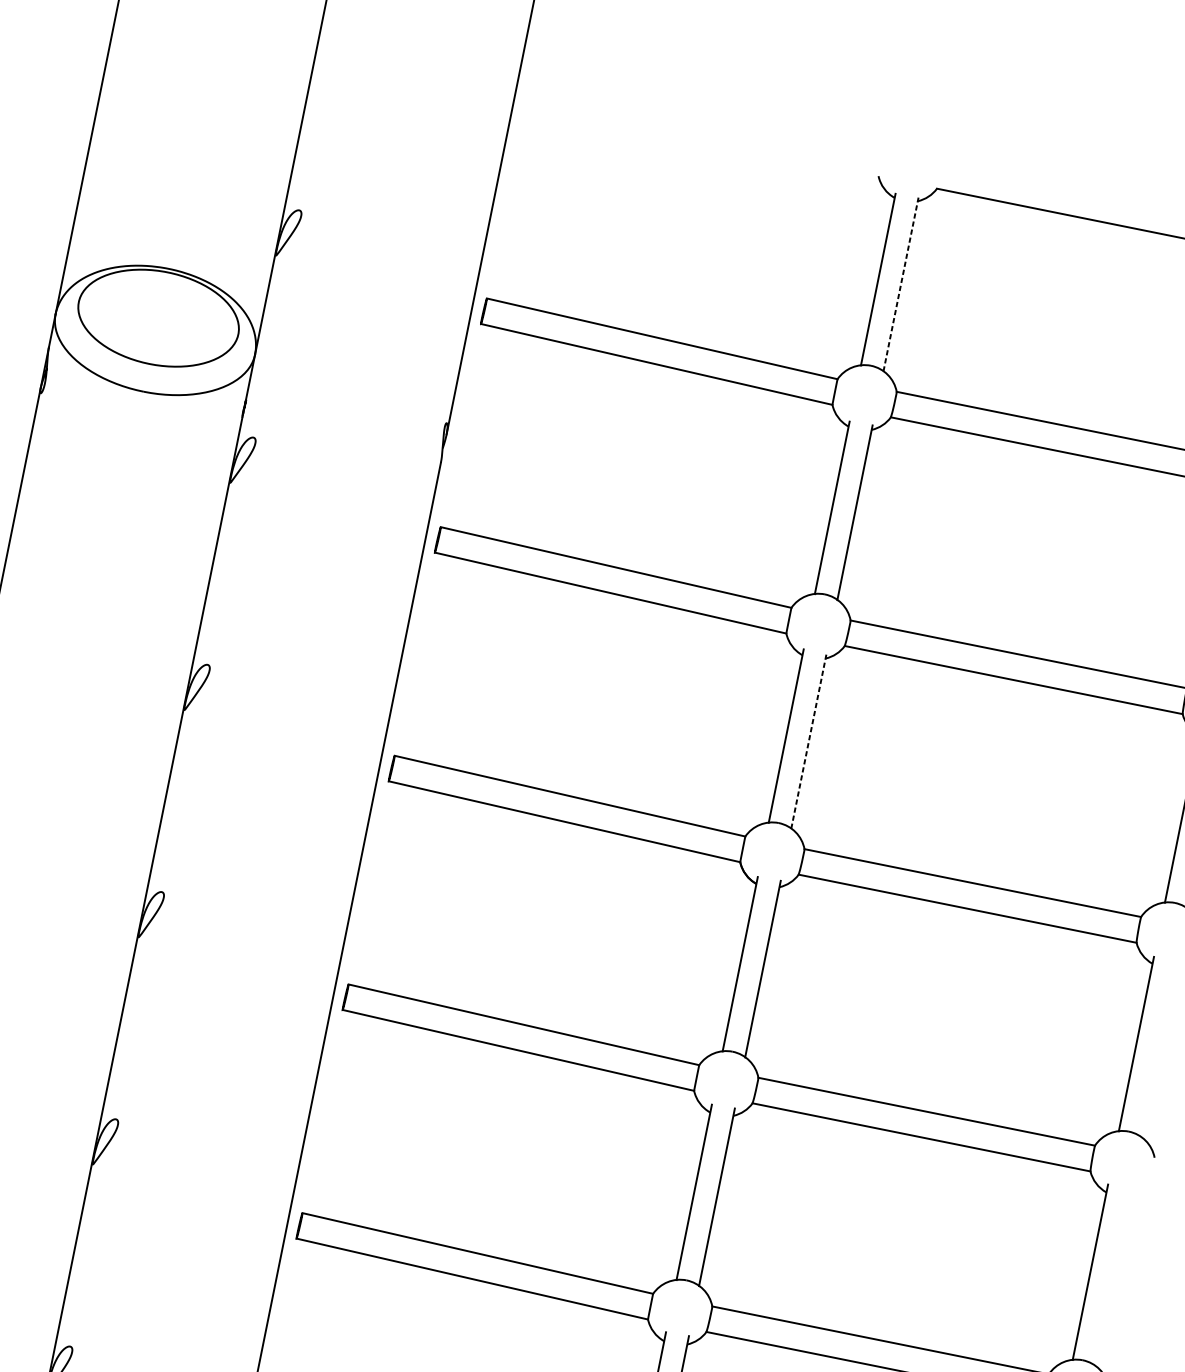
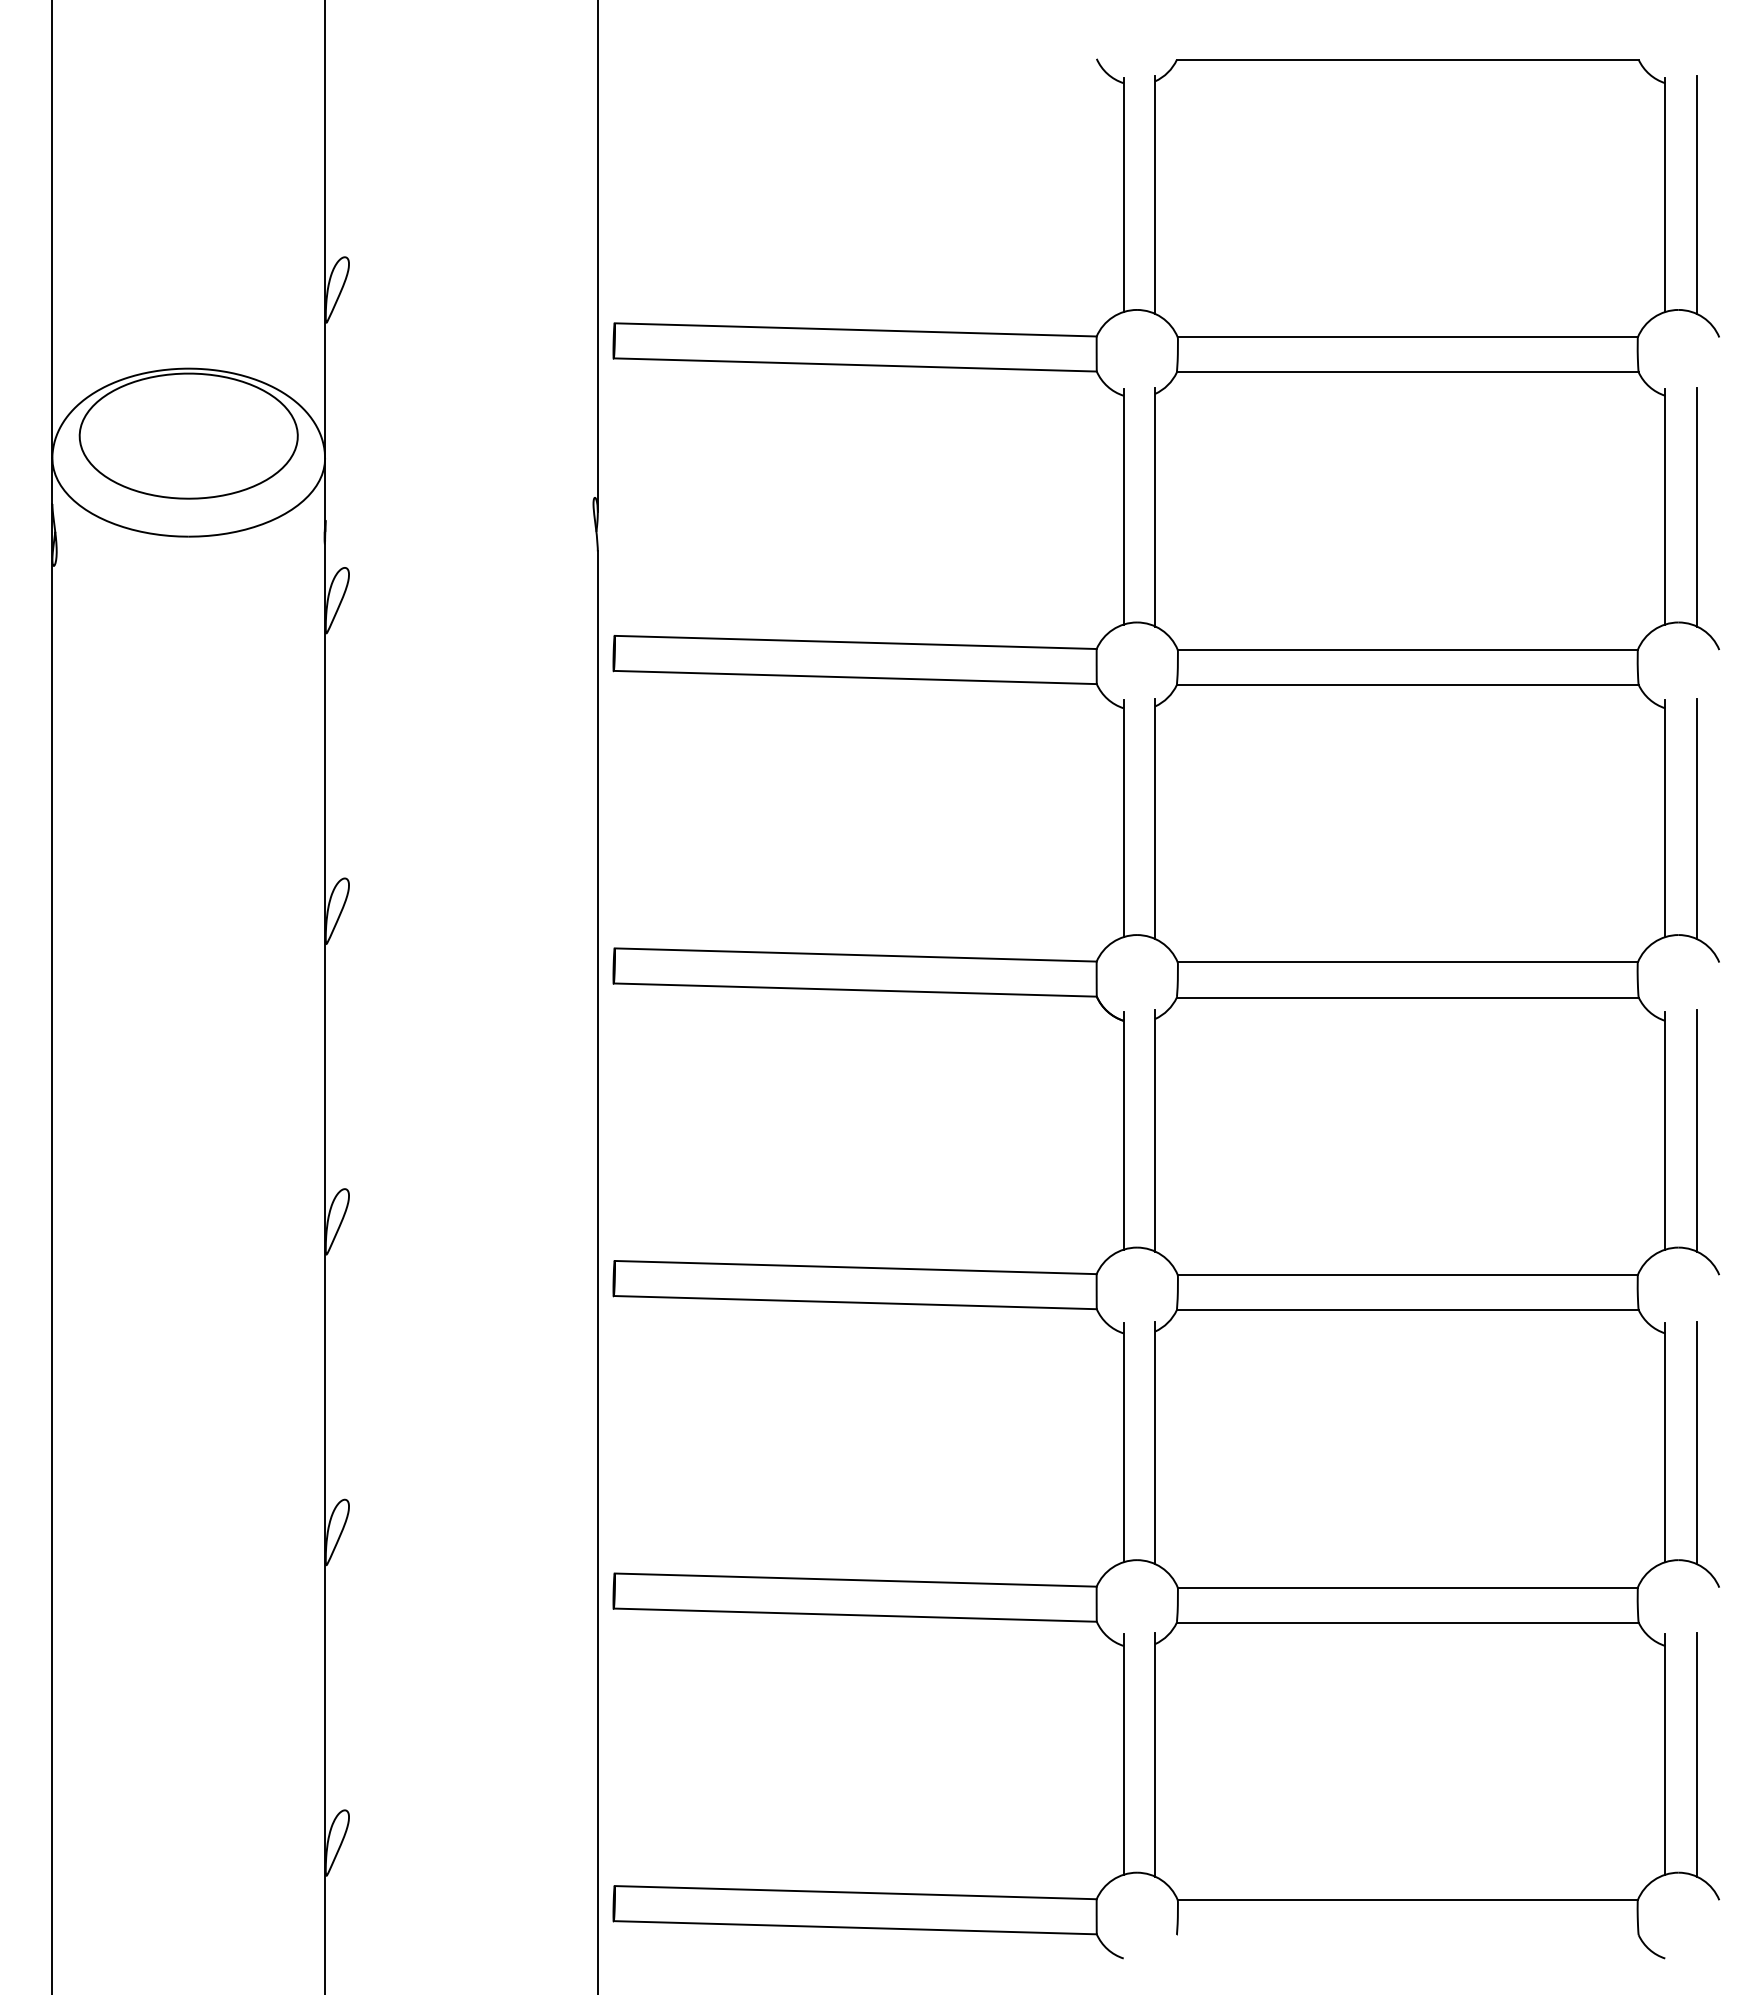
line: (900, 284) -> (1154, 195), dashed -> solid
line: (808, 740) -> (1154, 818), dashed -> solid
line: (1159, 1048) -> (1696, 1130), added
line: (1113, 1276) -> (1696, 1442), added

